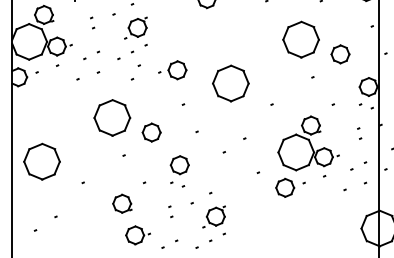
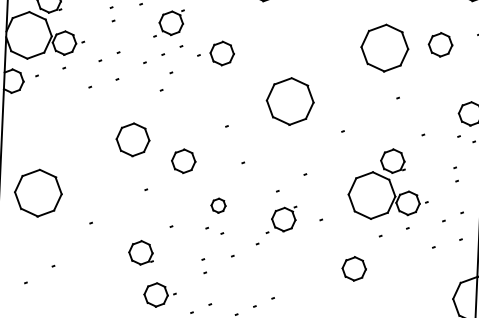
part: (340, 54) -> (440, 45), moved
part: (172, 70) -> (215, 53), moved
part: (112, 117) -> (133, 139), size x0.7
part: (179, 165) -> (218, 205), size x0.6
part: (285, 187) -> (354, 268), moved
part: (213, 216) -> (280, 219), moved

